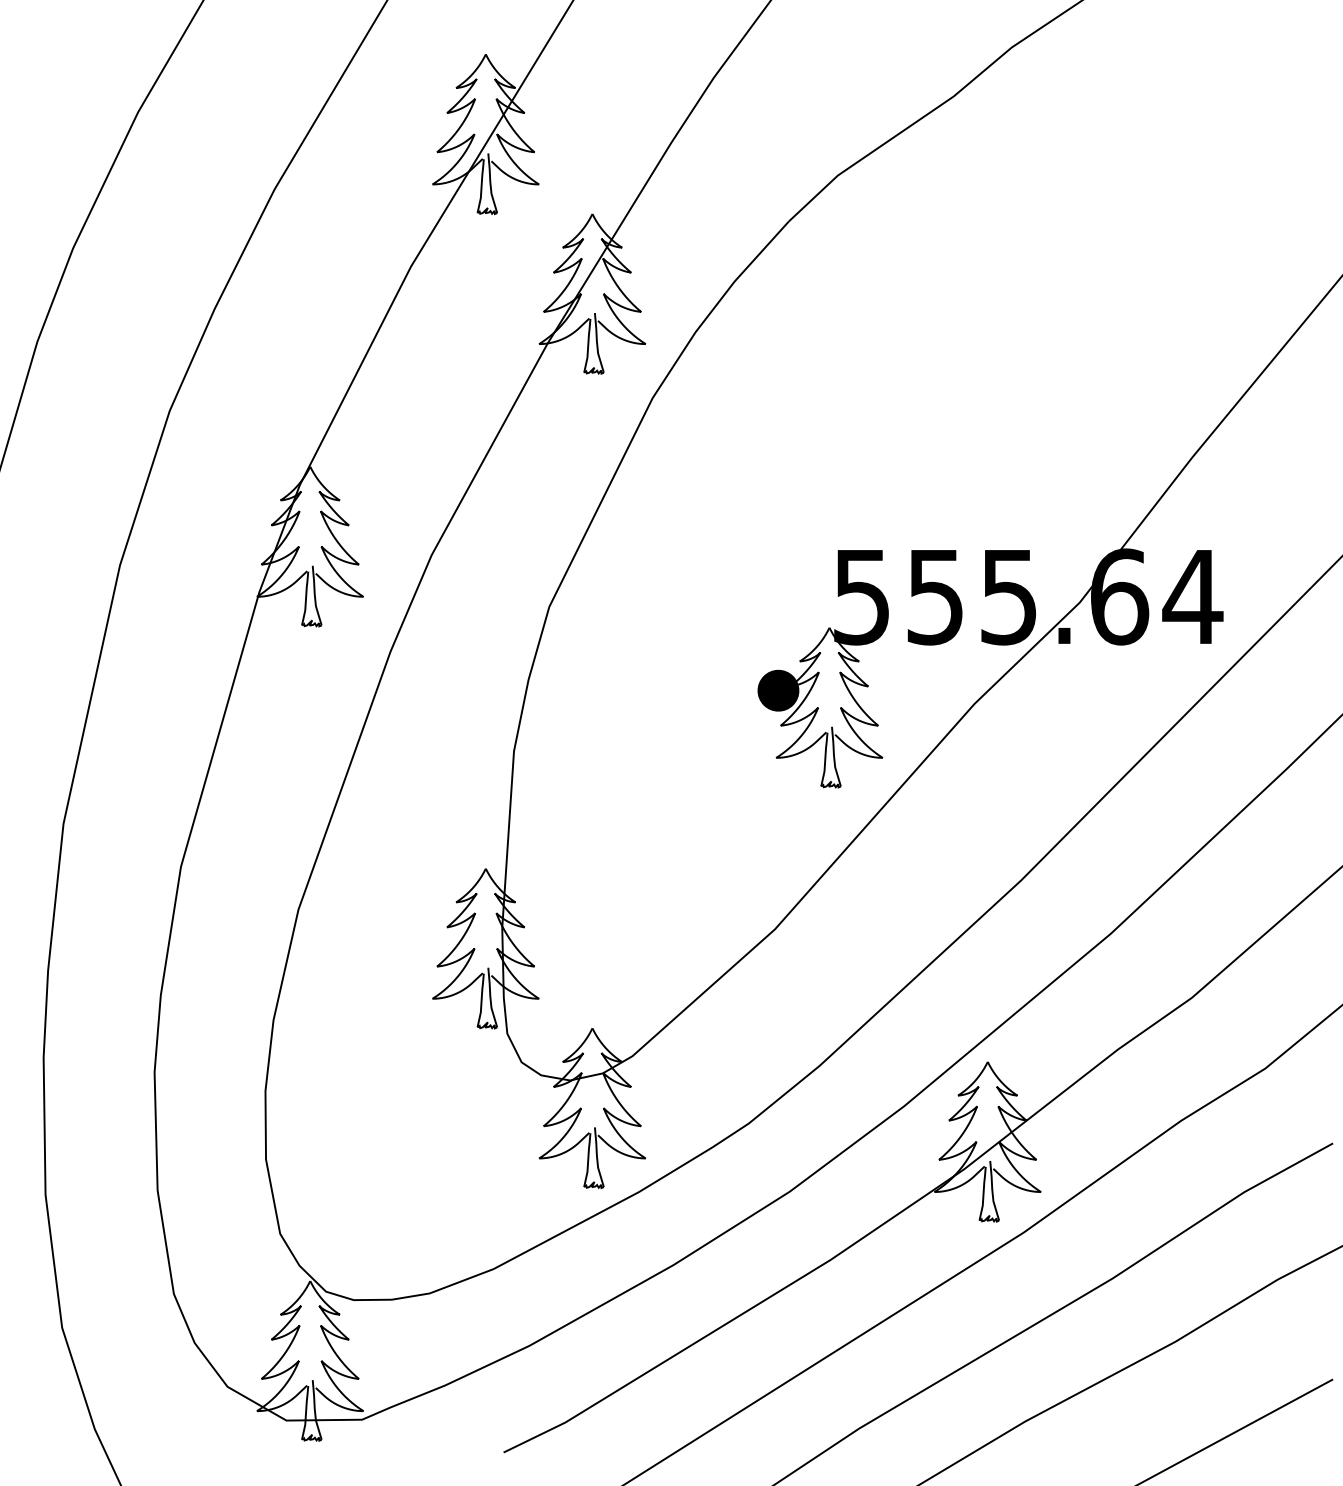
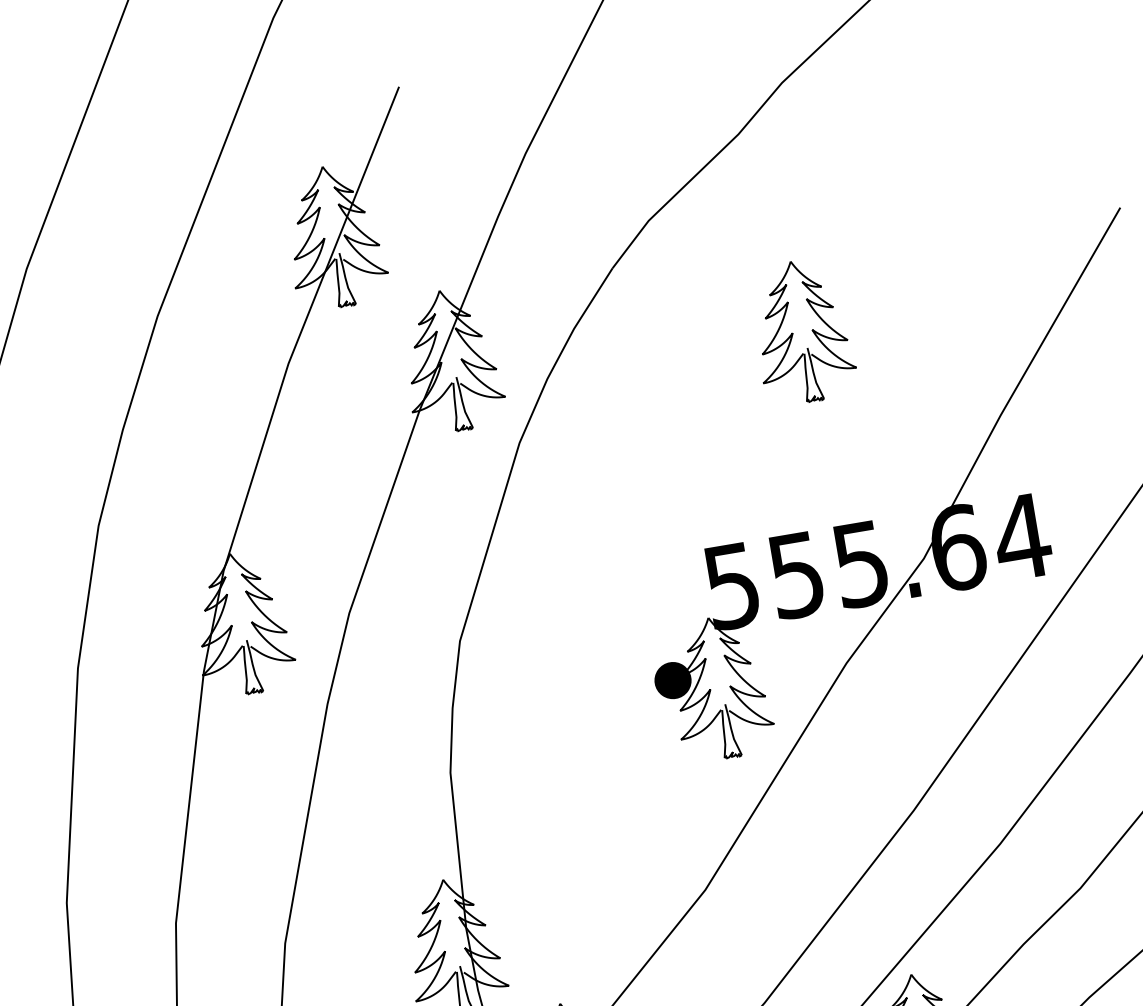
part: (977, 327) -> (793, 333), added

